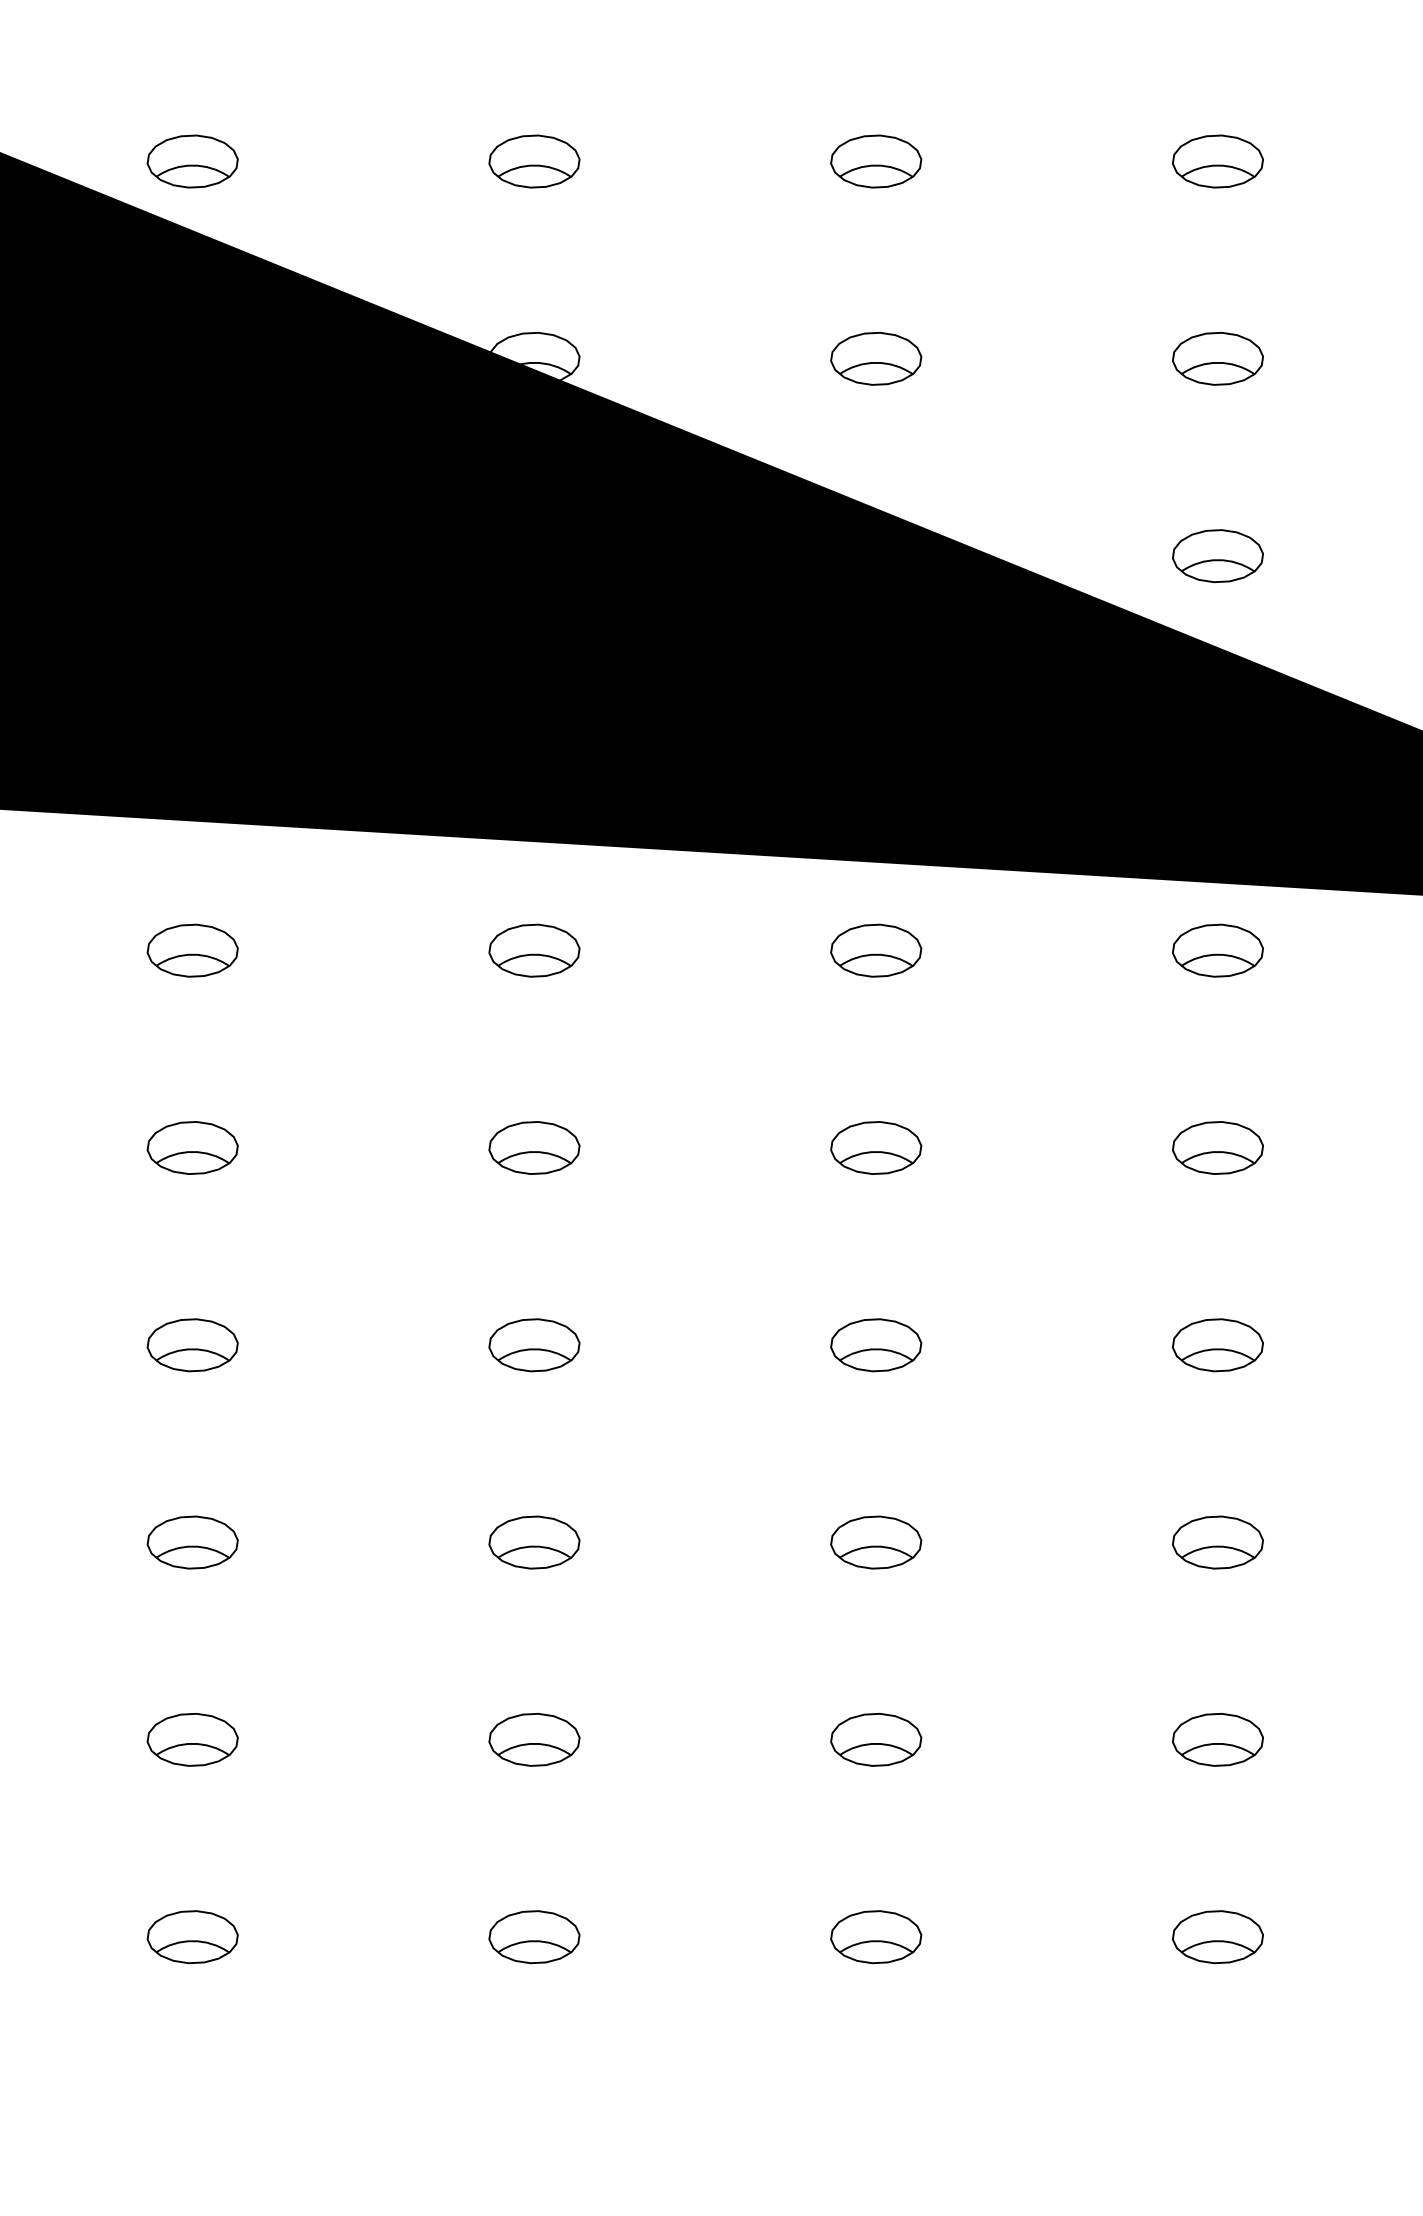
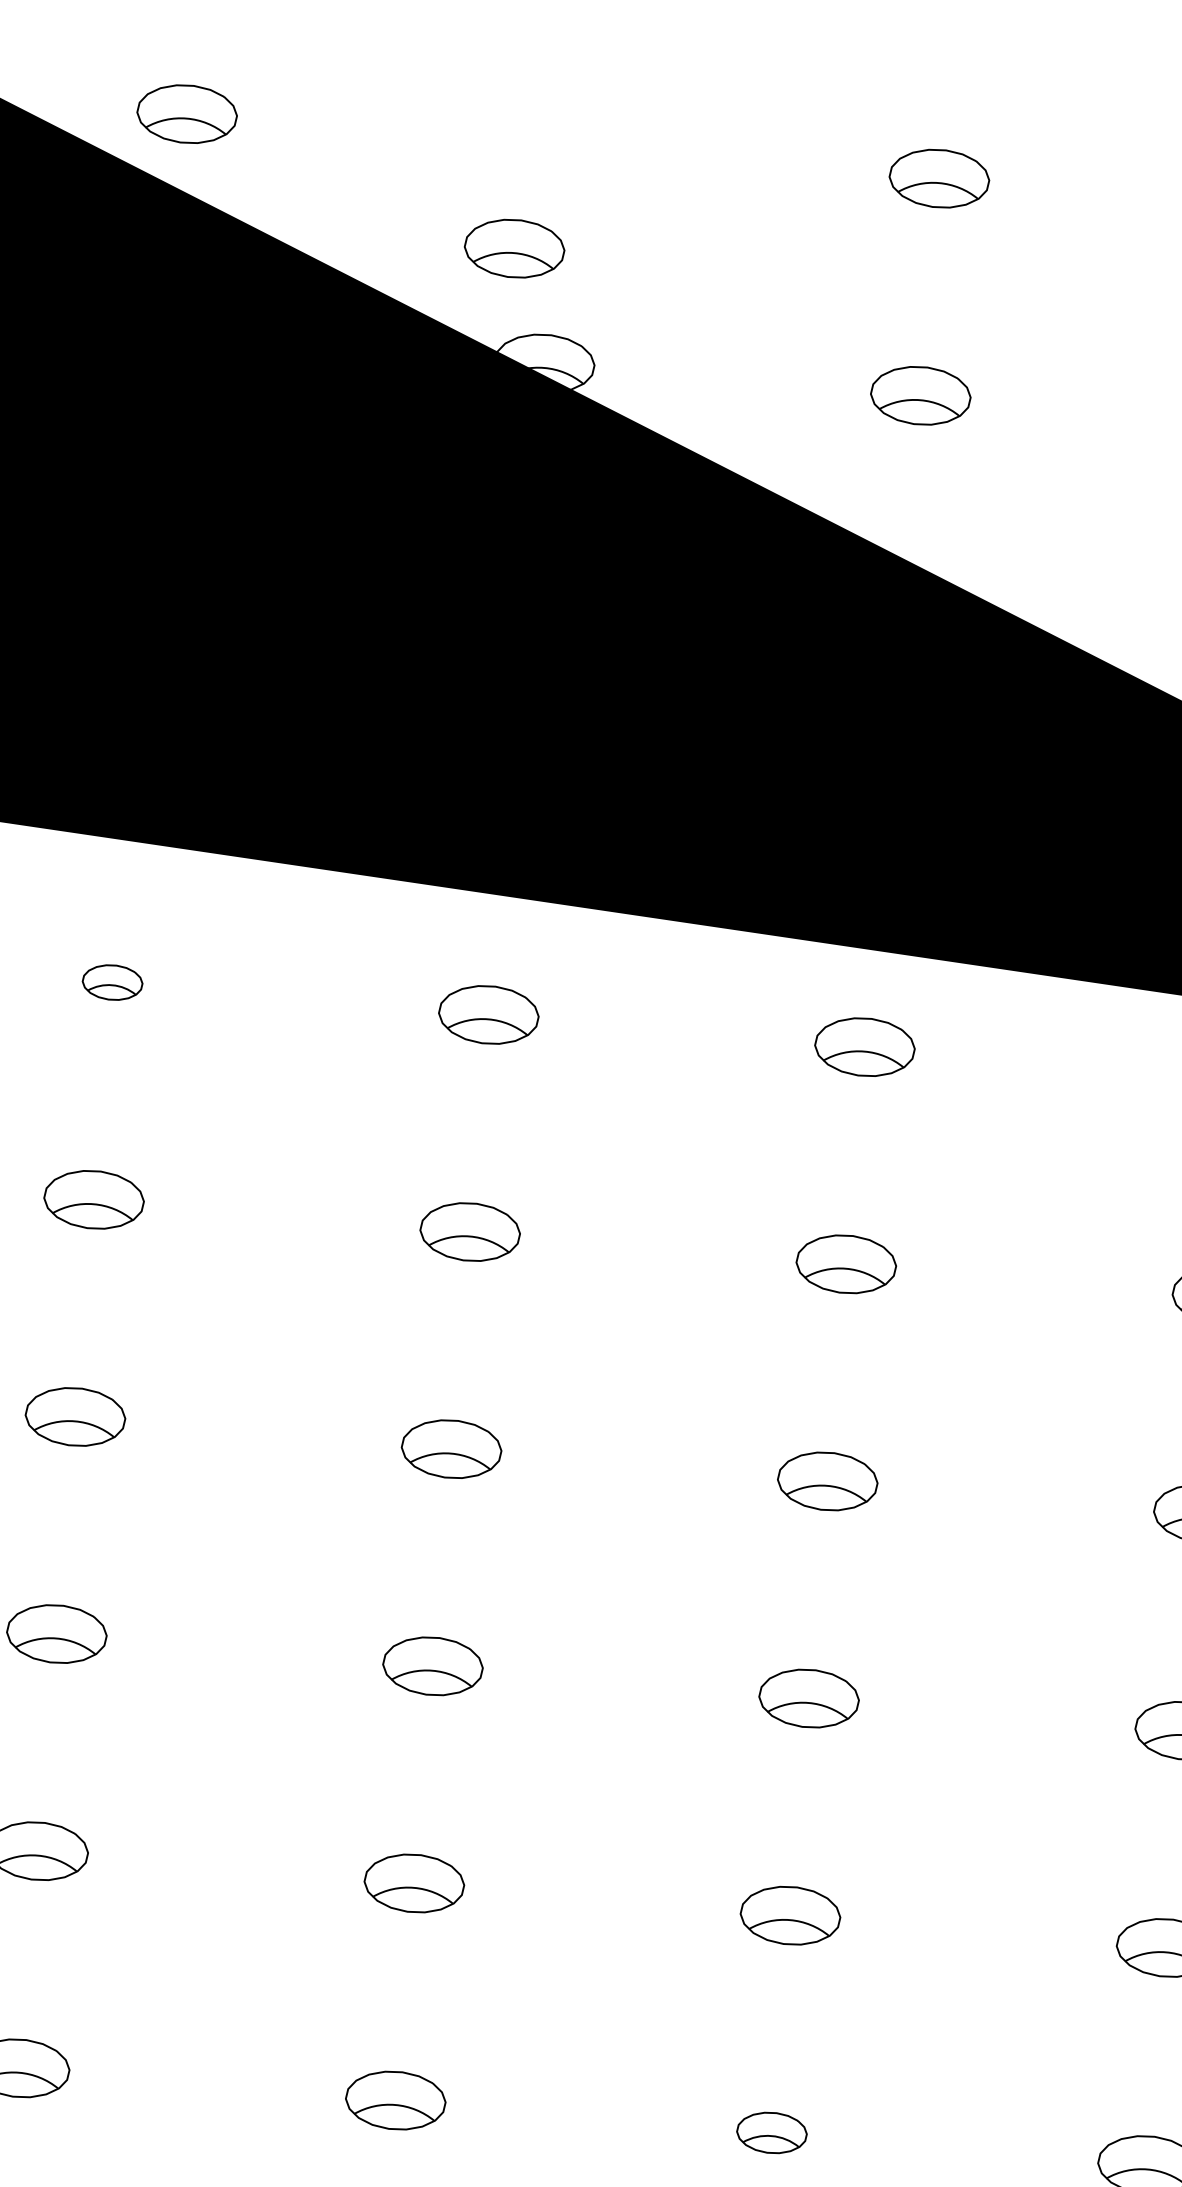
part: (534, 161) -> (514, 248), moved
part: (192, 950) -> (112, 982), size x0.6
part: (876, 1937) -> (772, 2133), size x0.7

